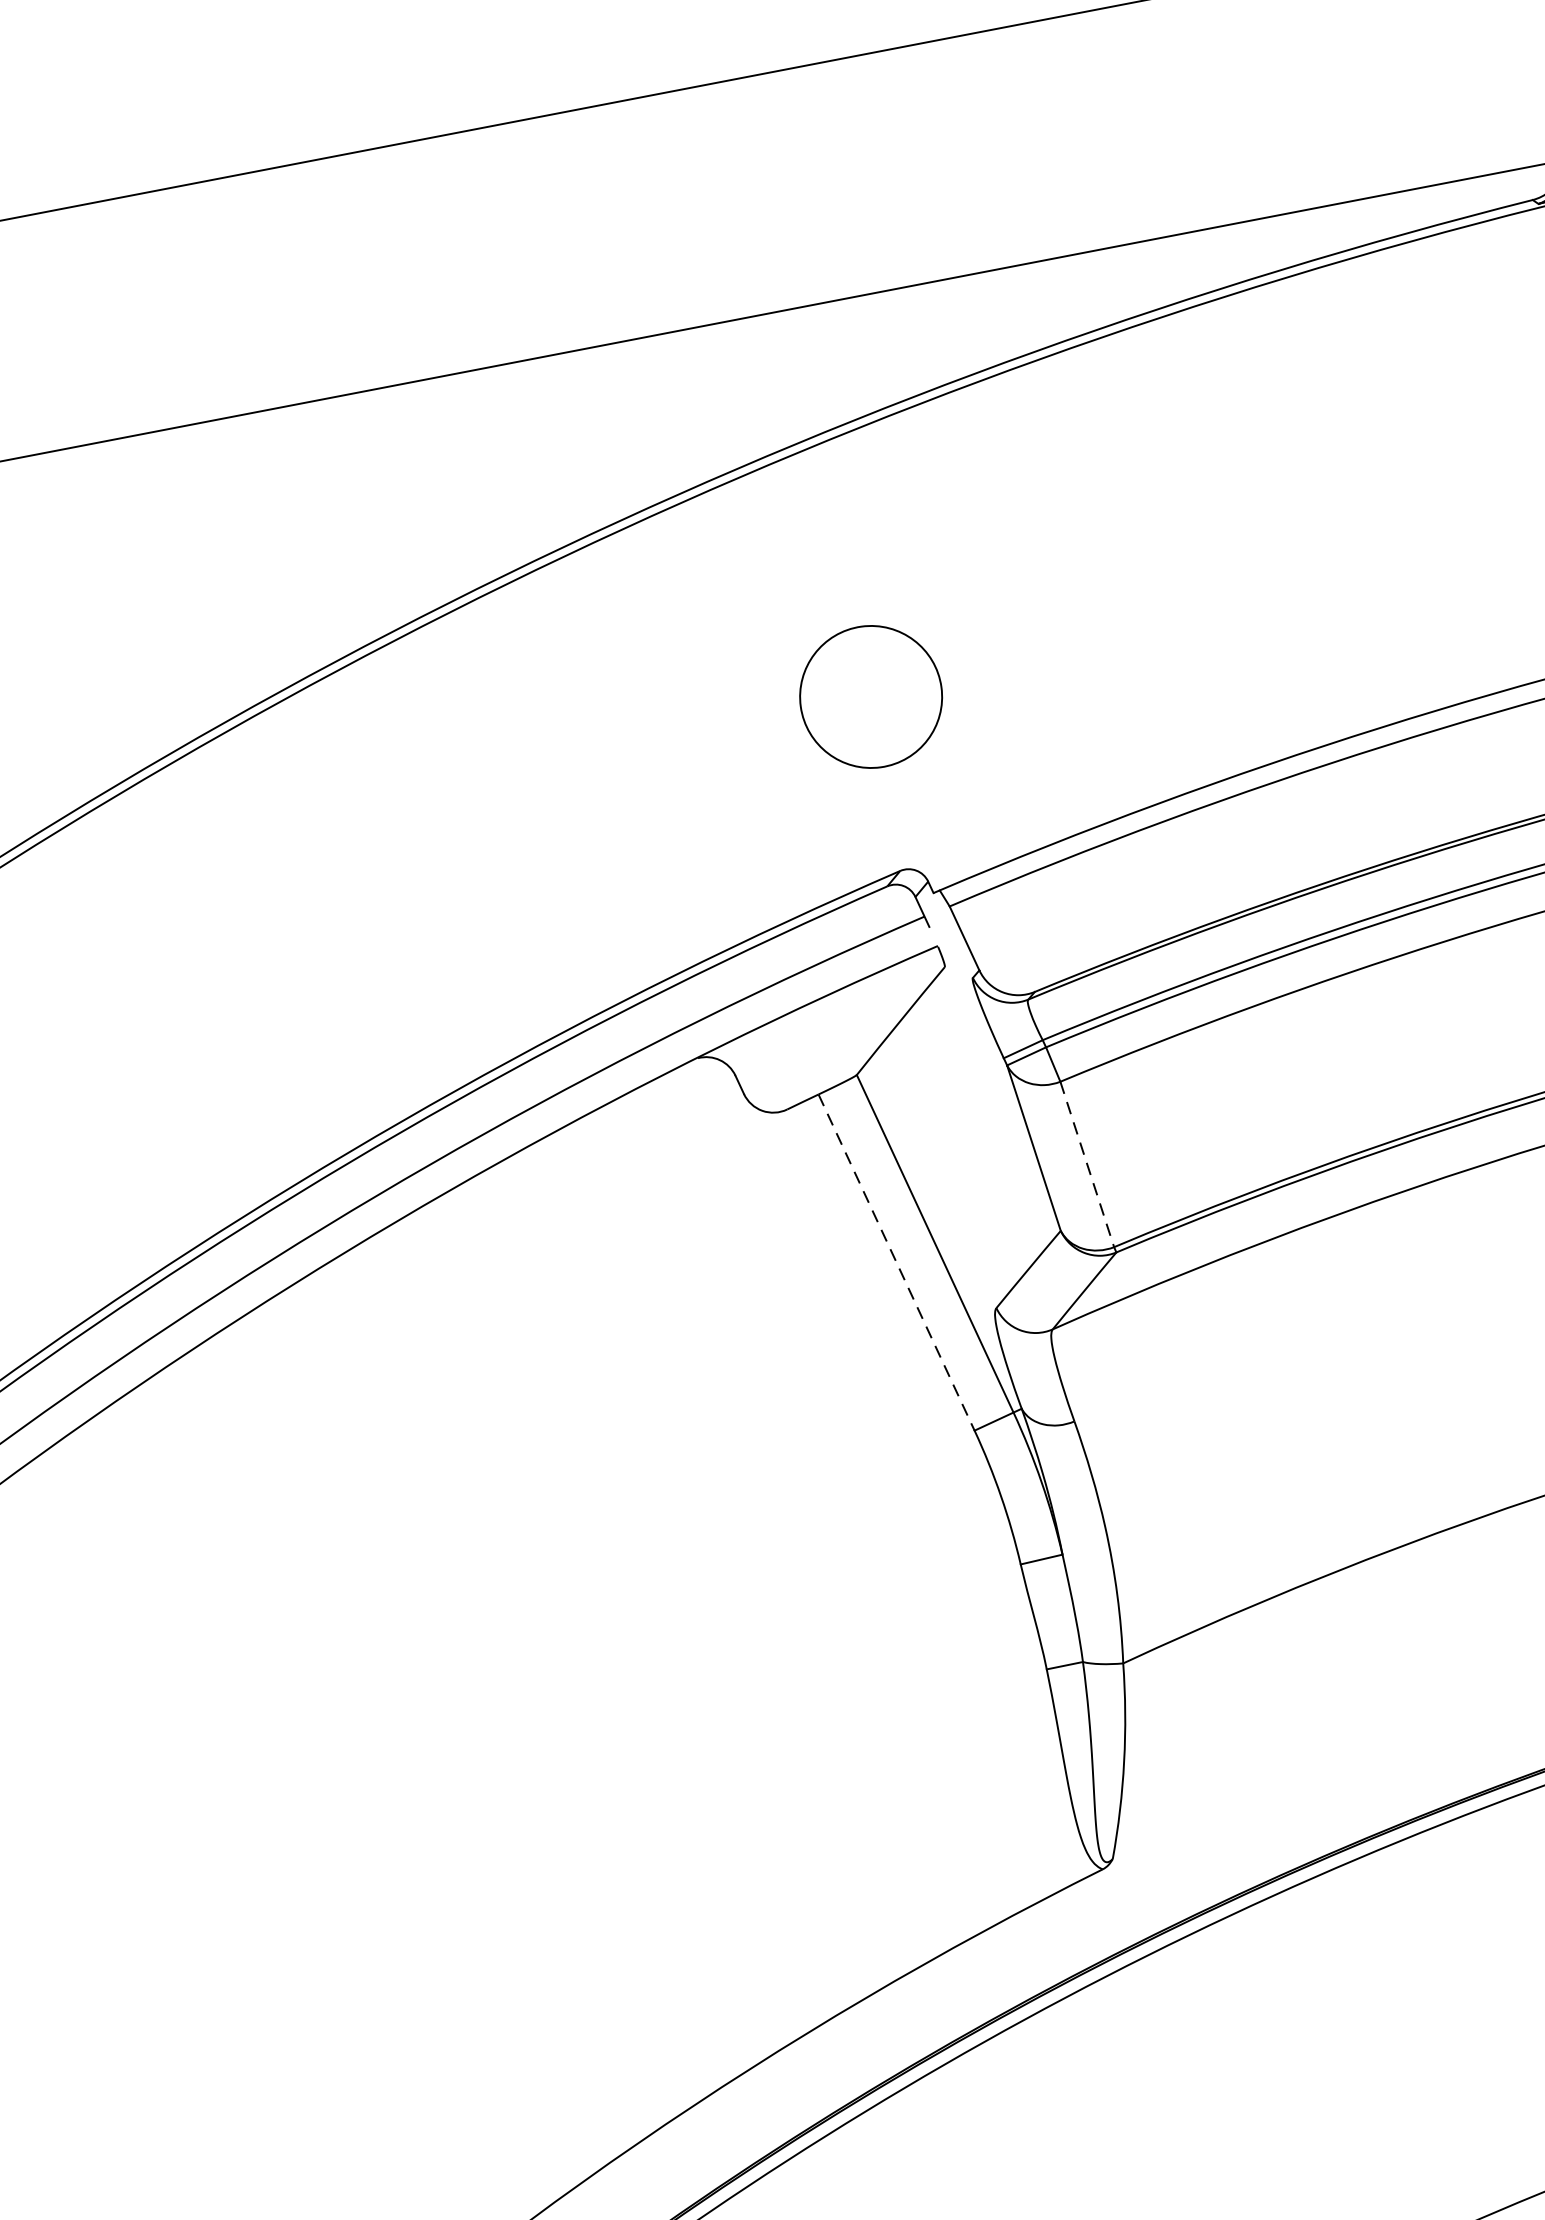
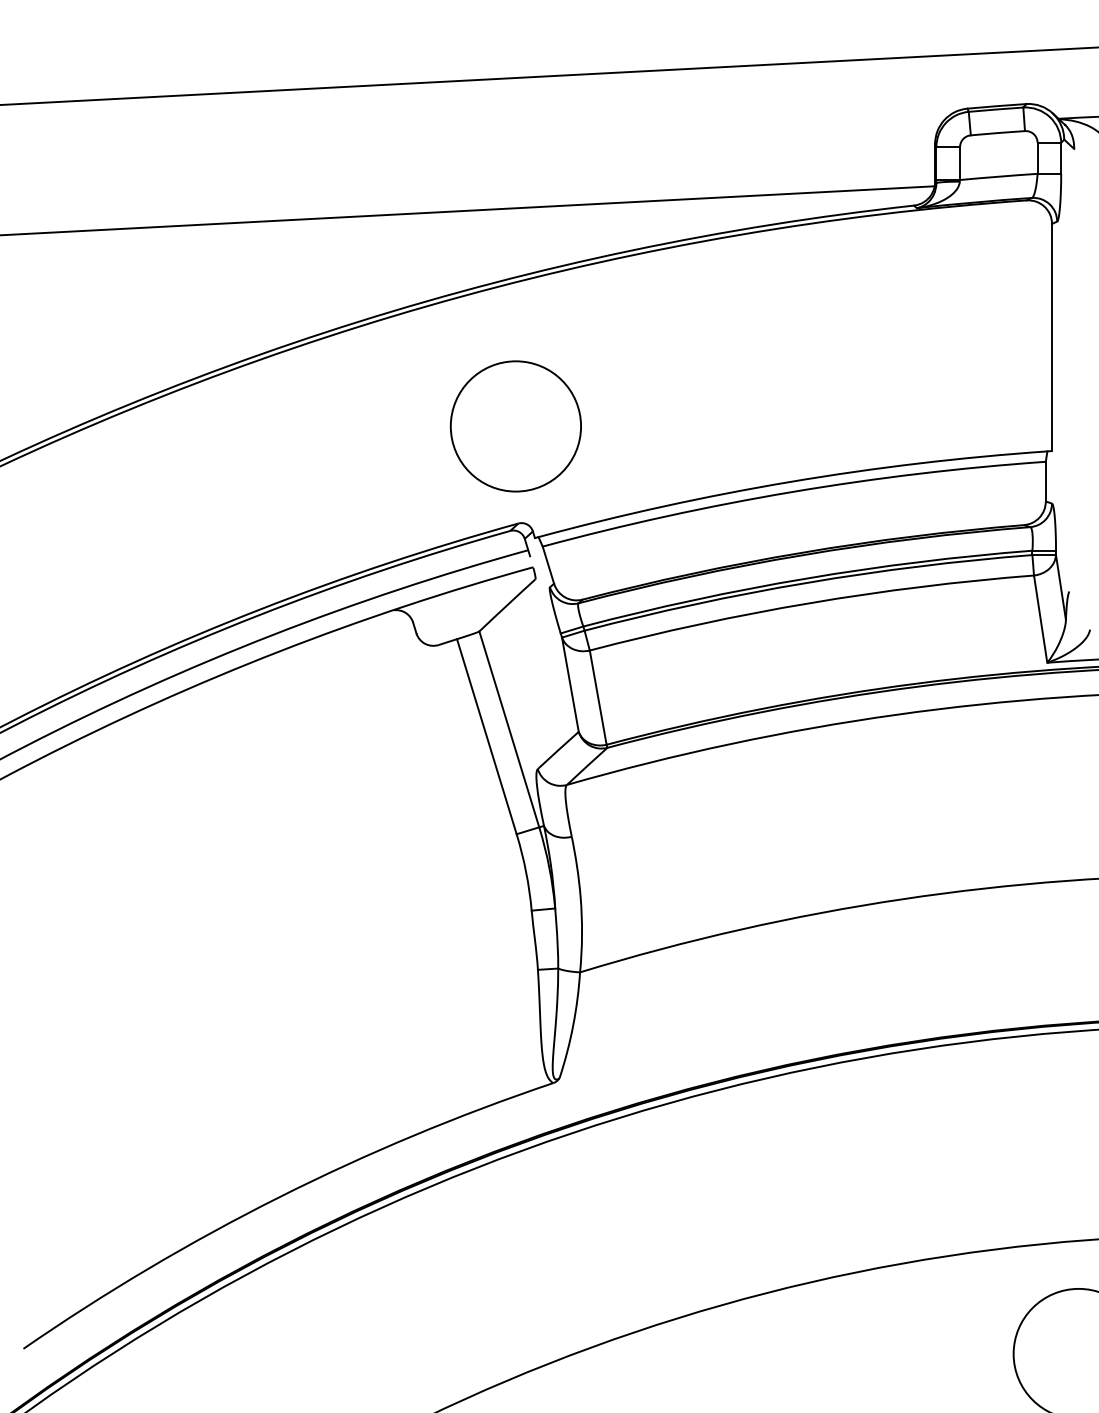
circle: (870, 697) -> (515, 426), size x1.67
line: (1087, 1164) -> (598, 697), dashed -> solid
line: (895, 1262) -> (486, 736), dashed -> solid

